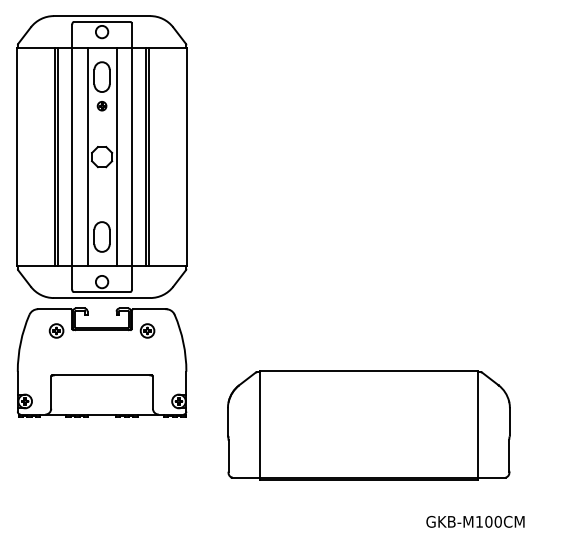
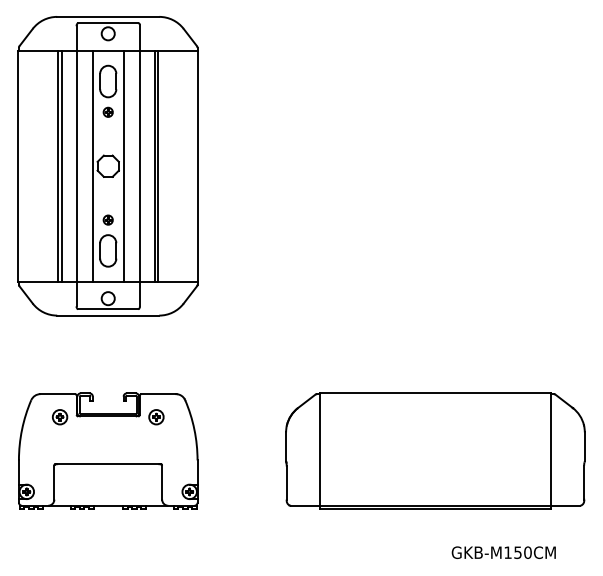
part: (101, 207) -> (107, 219), added
part: (101, 362) -> (107, 450), moved
part: (368, 425) -> (434, 450), moved
text: (488, 521) -> (517, 552), GKB-M100CM -> GKB-M150CM

